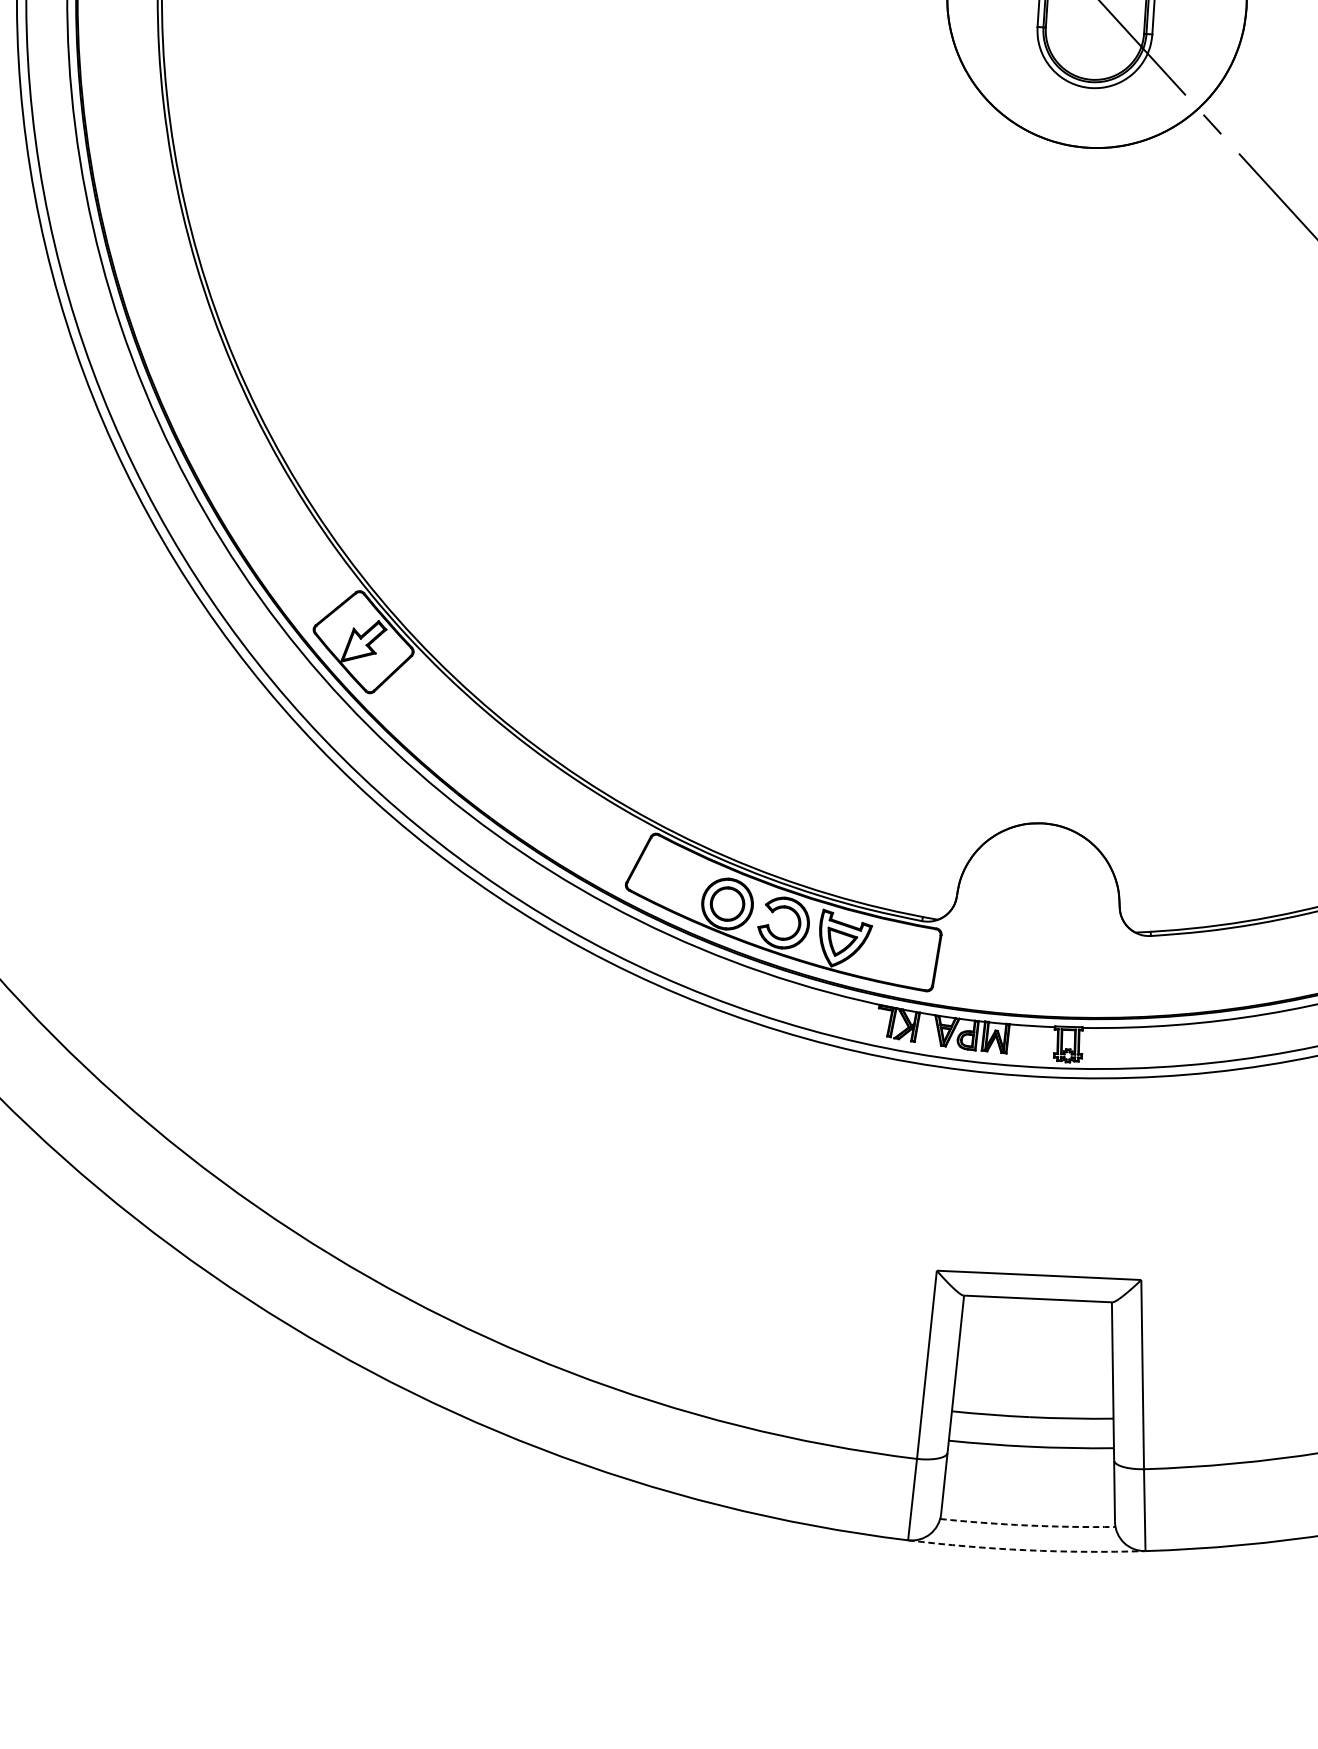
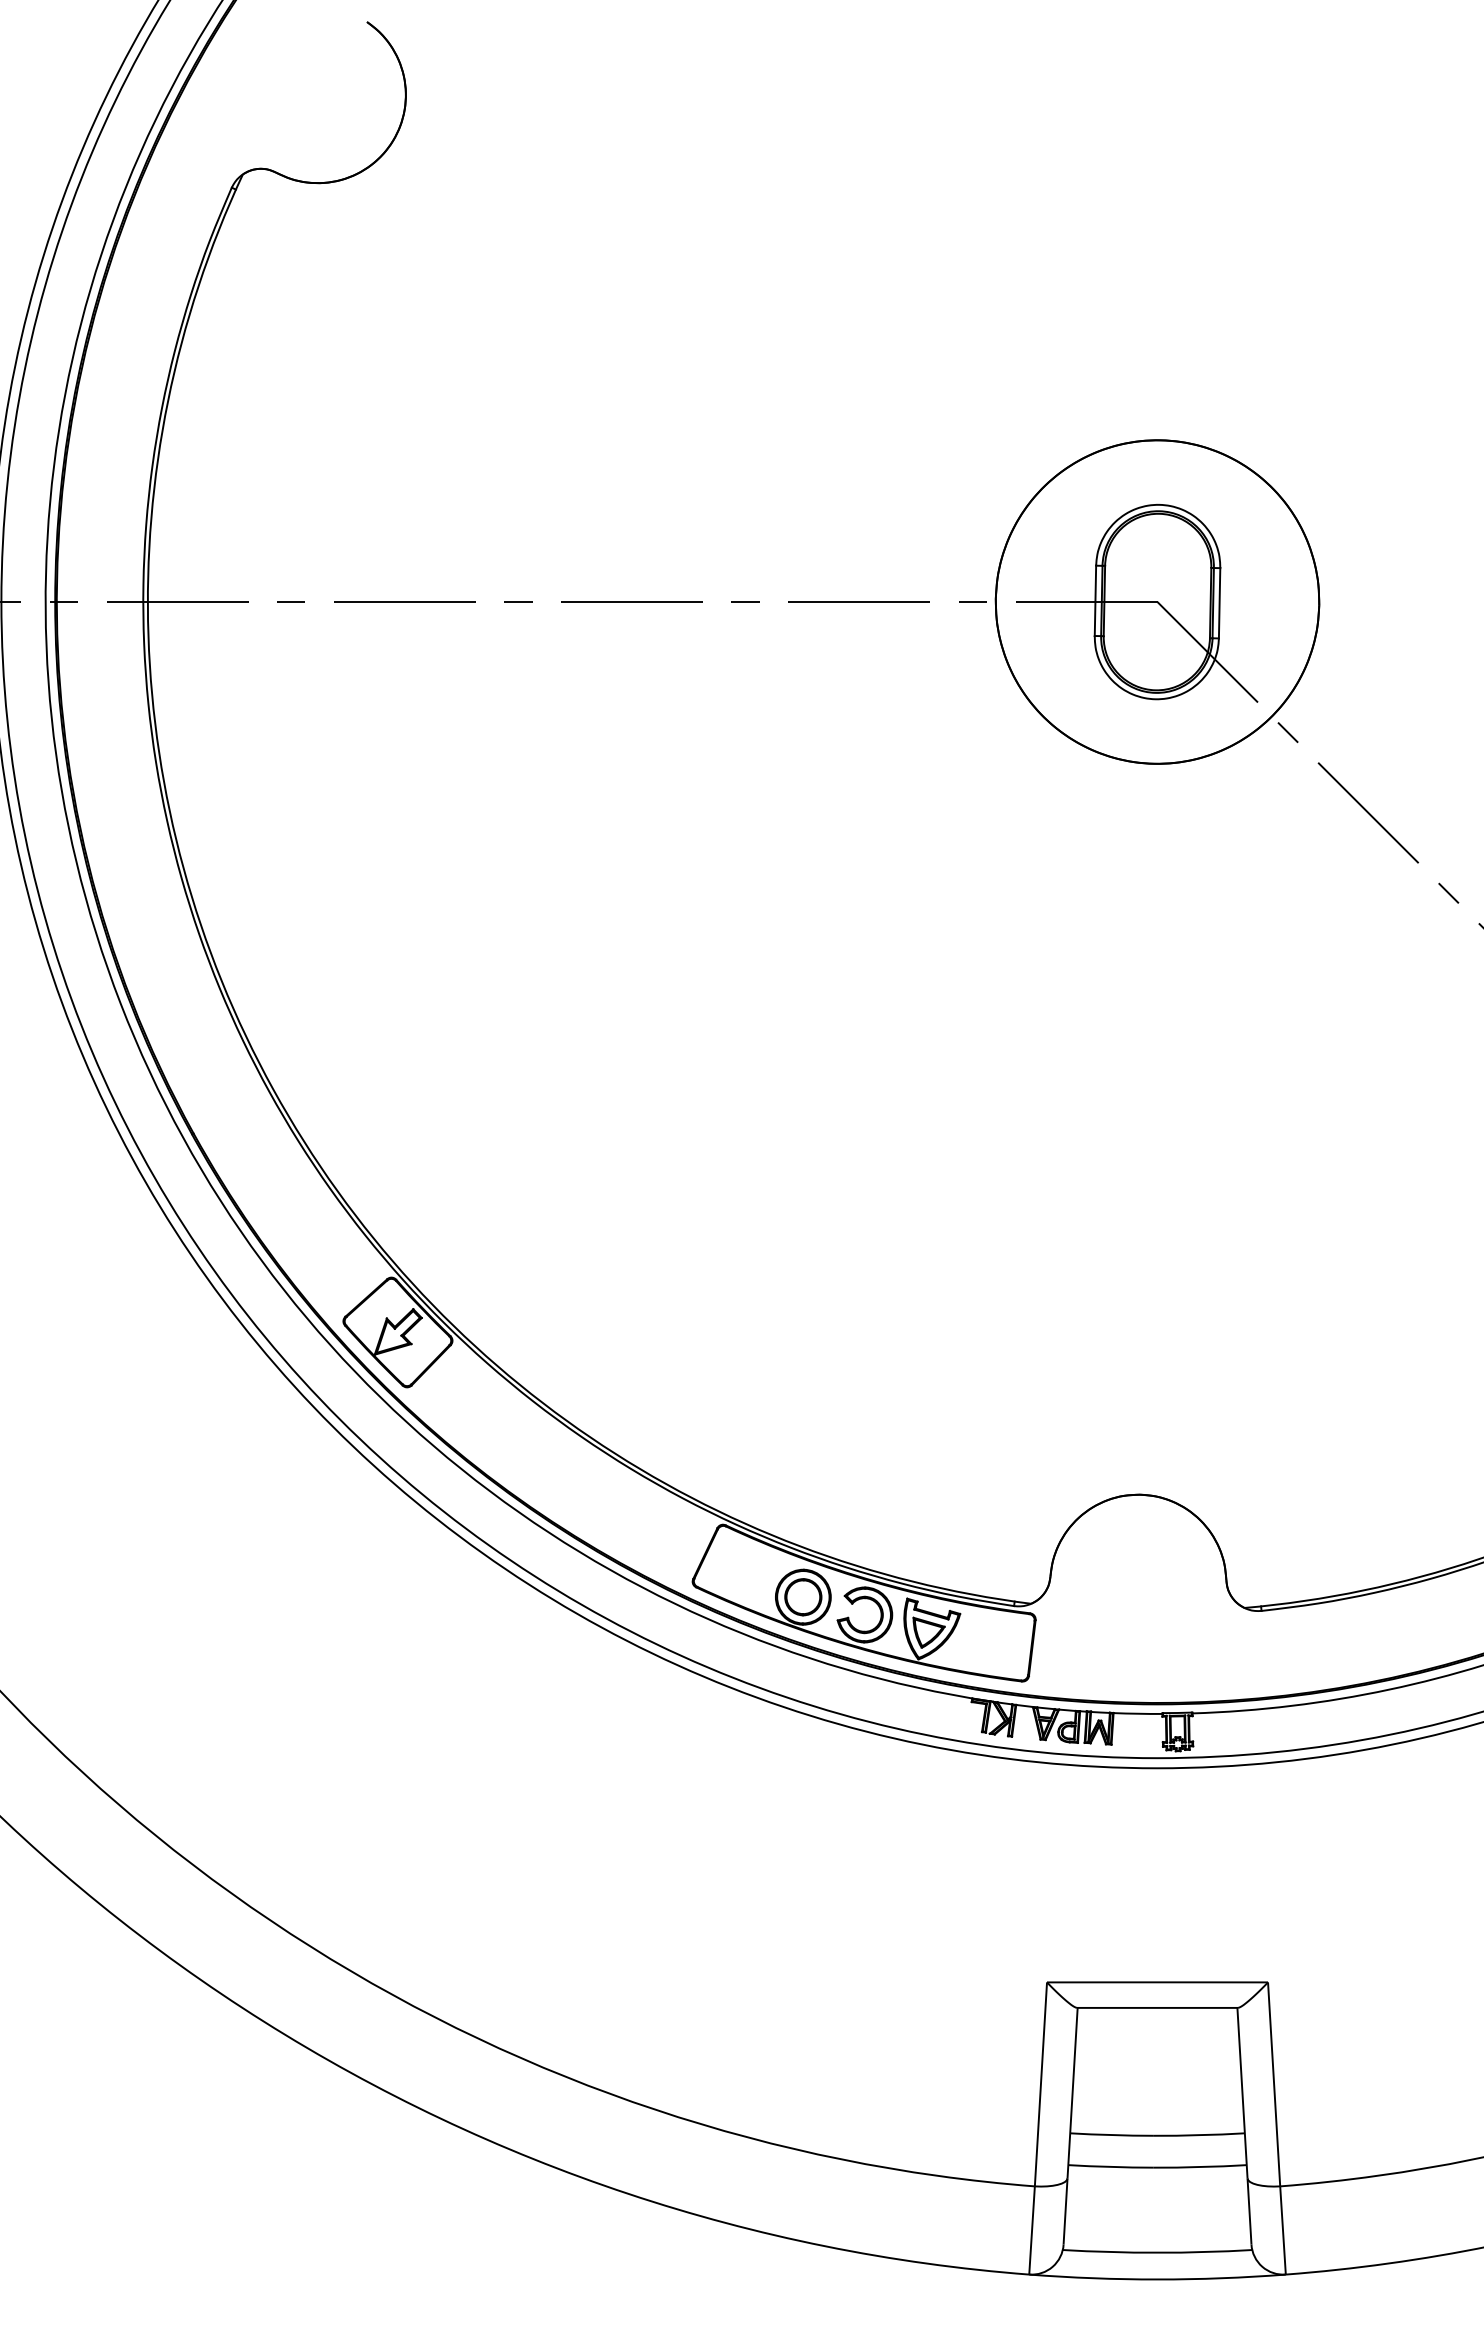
arc: (1027, 1525) -> (1157, 2252), dashed -> solid
arc: (1026, 1550) -> (1157, 2279), dashed -> solid

